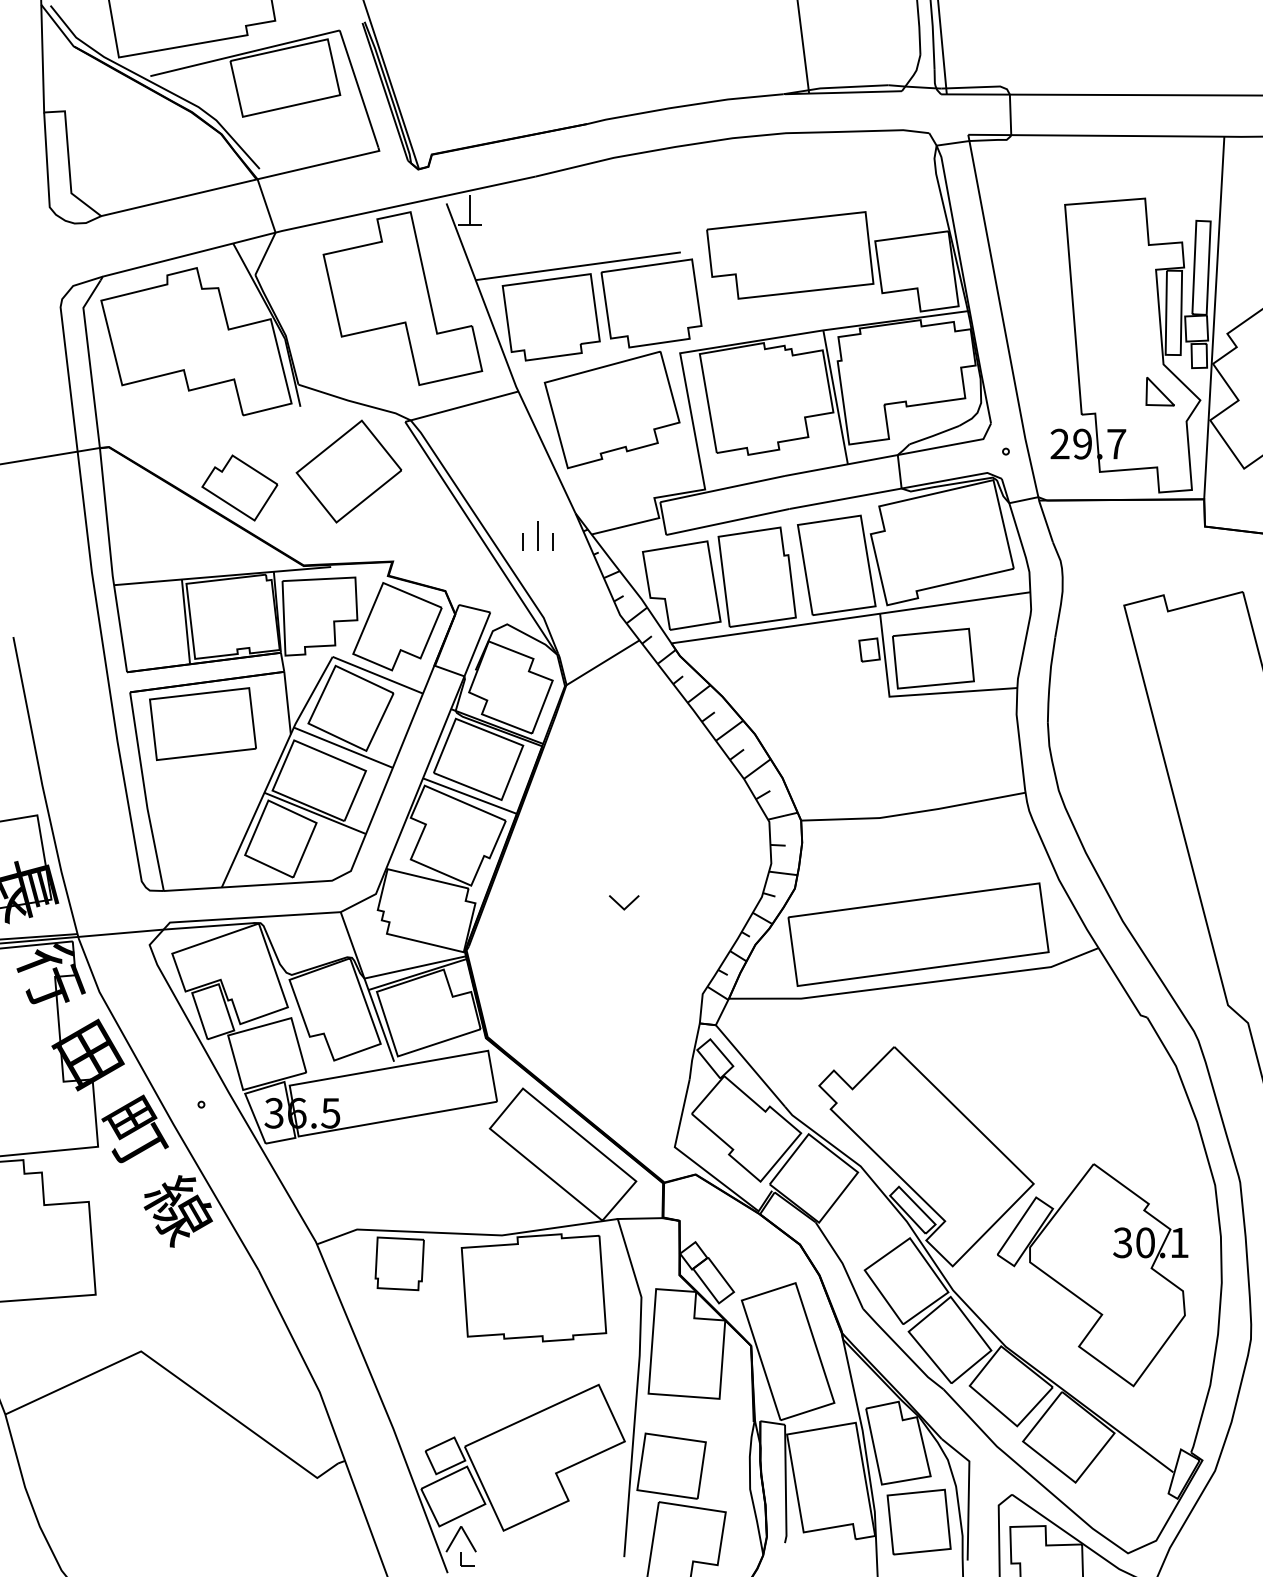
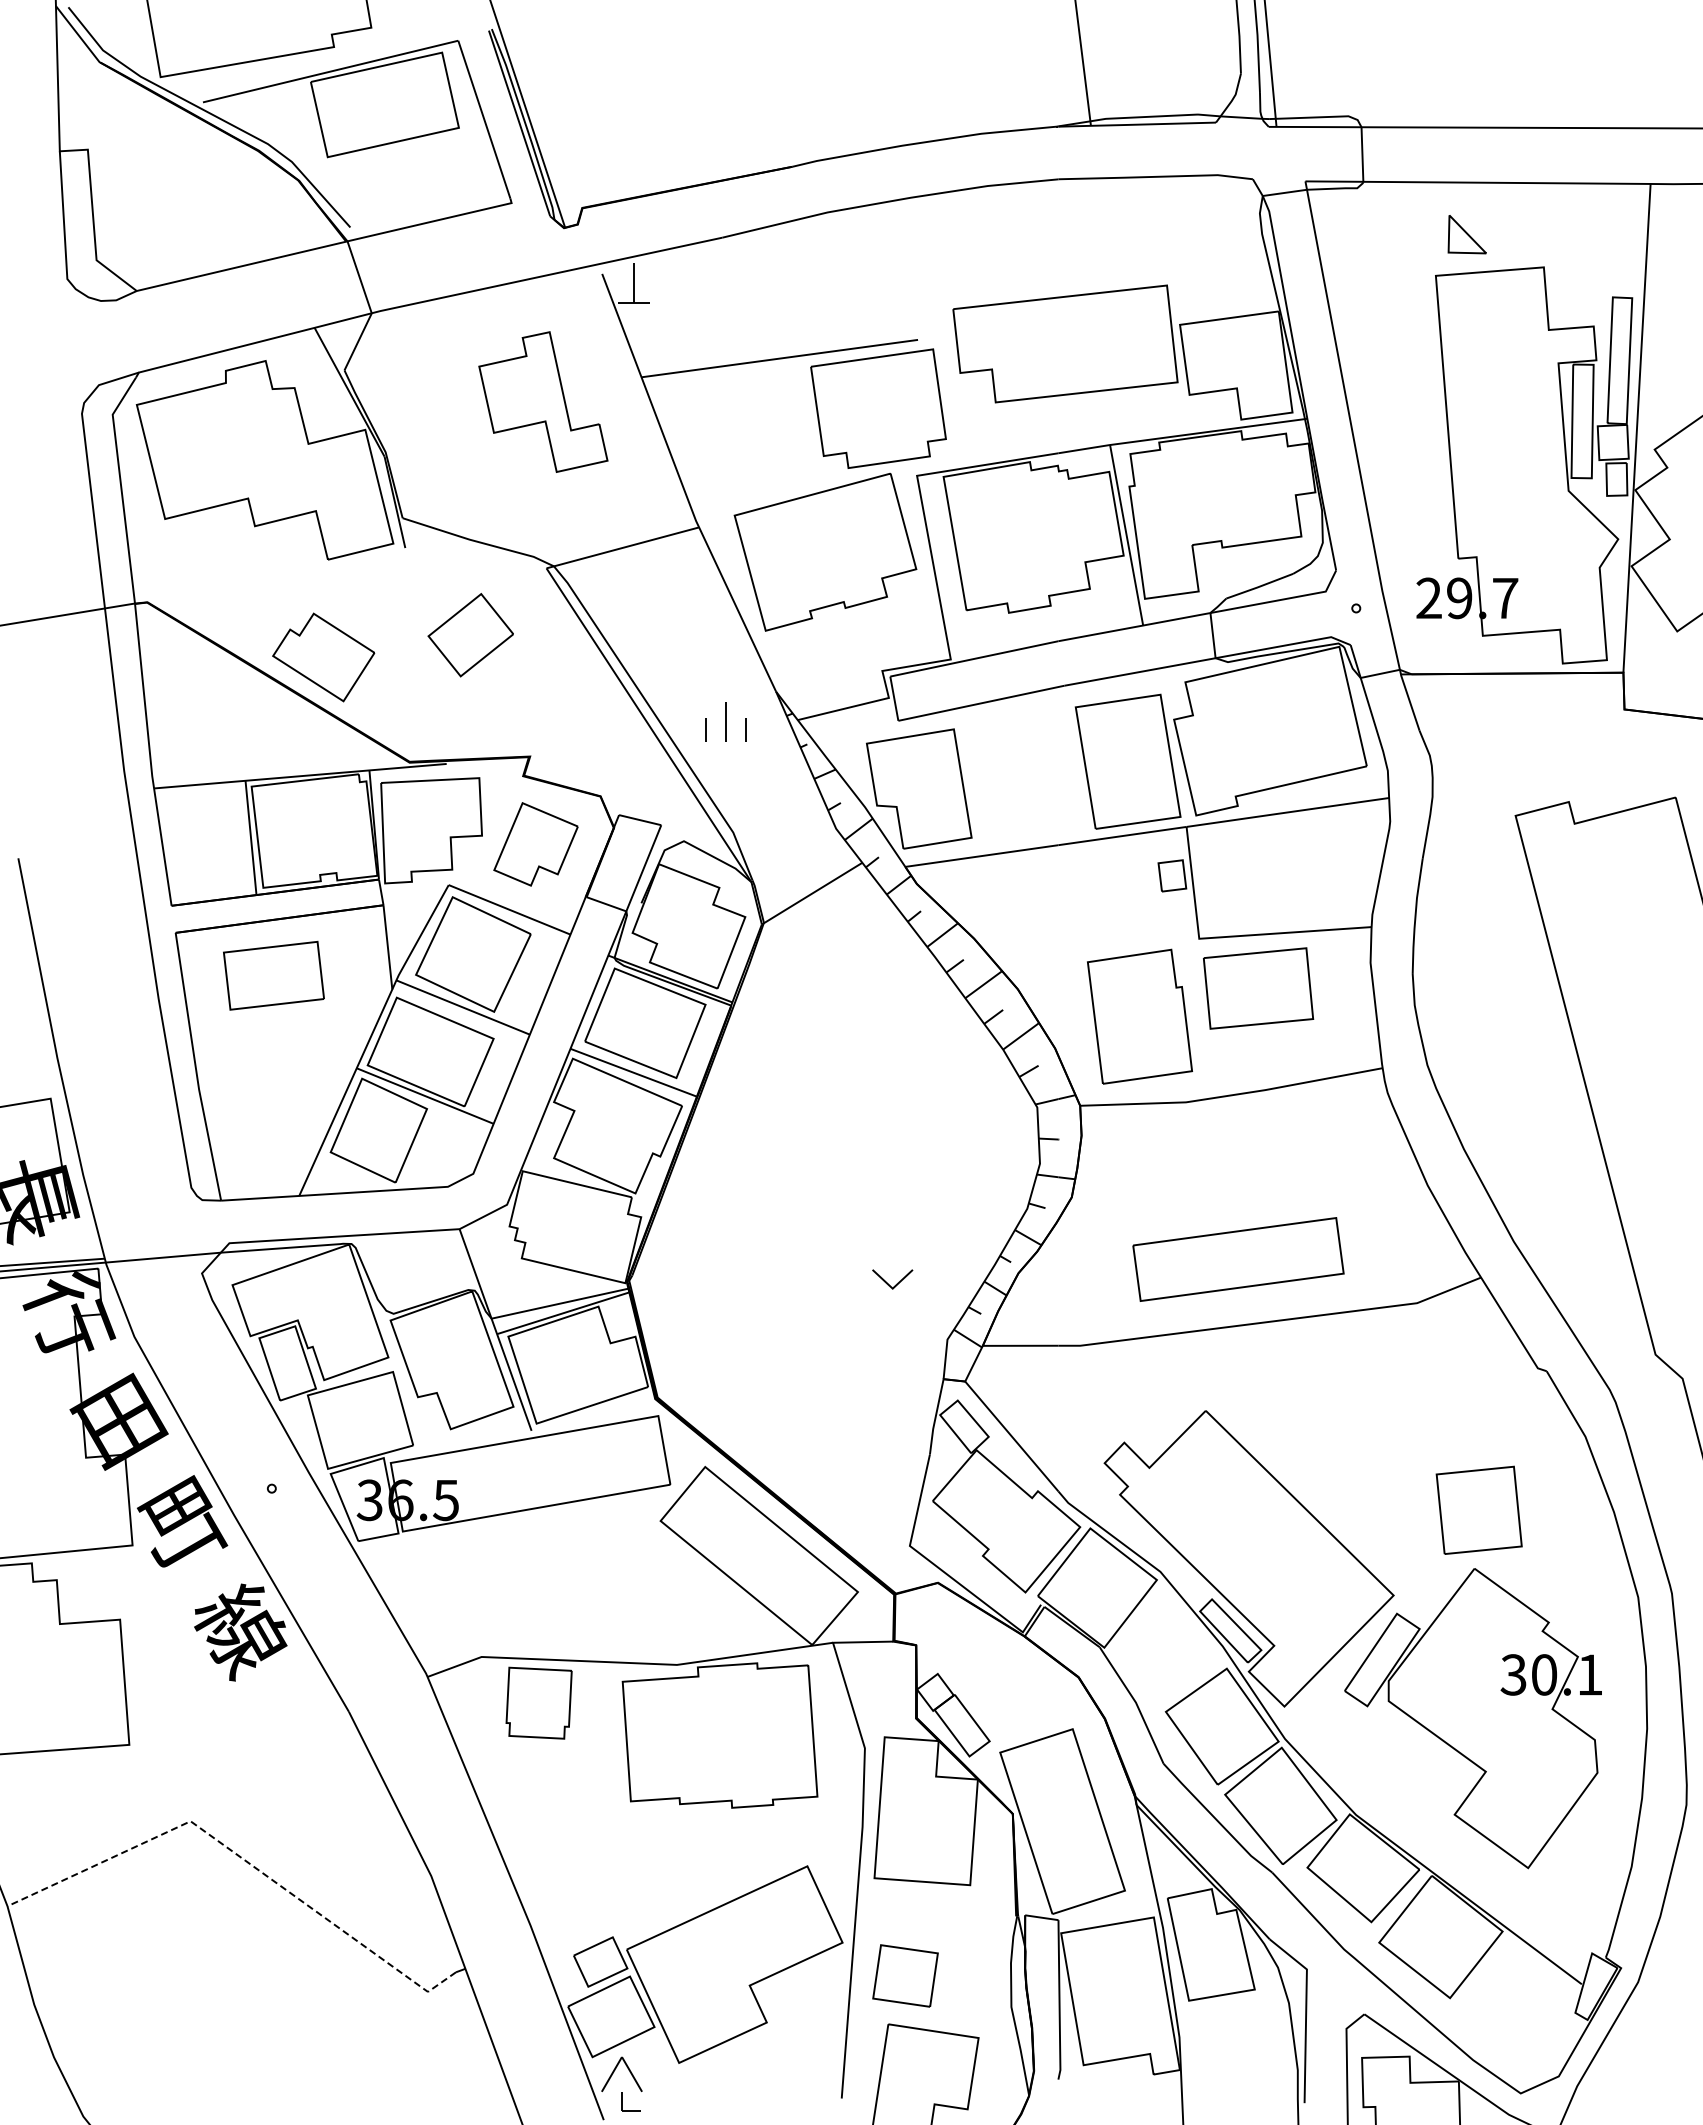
part: (402, 298) -> (543, 401), size x0.6
part: (551, 317) -> (743, 427), removed
part: (1159, 391) -> (1466, 234), moved
part: (348, 470) -> (470, 634), size x0.6
part: (756, 577) -> (1139, 1016), moved
part: (397, 626) -> (535, 844), size x0.7
part: (933, 658) -> (1258, 988), moved
part: (202, 723) -> (273, 975), size x0.7
part: (624, 902) -> (892, 1279), moved
part: (918, 934) -> (1238, 1259), size x0.6
line: (178, 1378) -> (241, 1857), solid -> dashed
part: (671, 1465) -> (905, 1975), size x0.7
part: (918, 1521) -> (1478, 1509), moved

